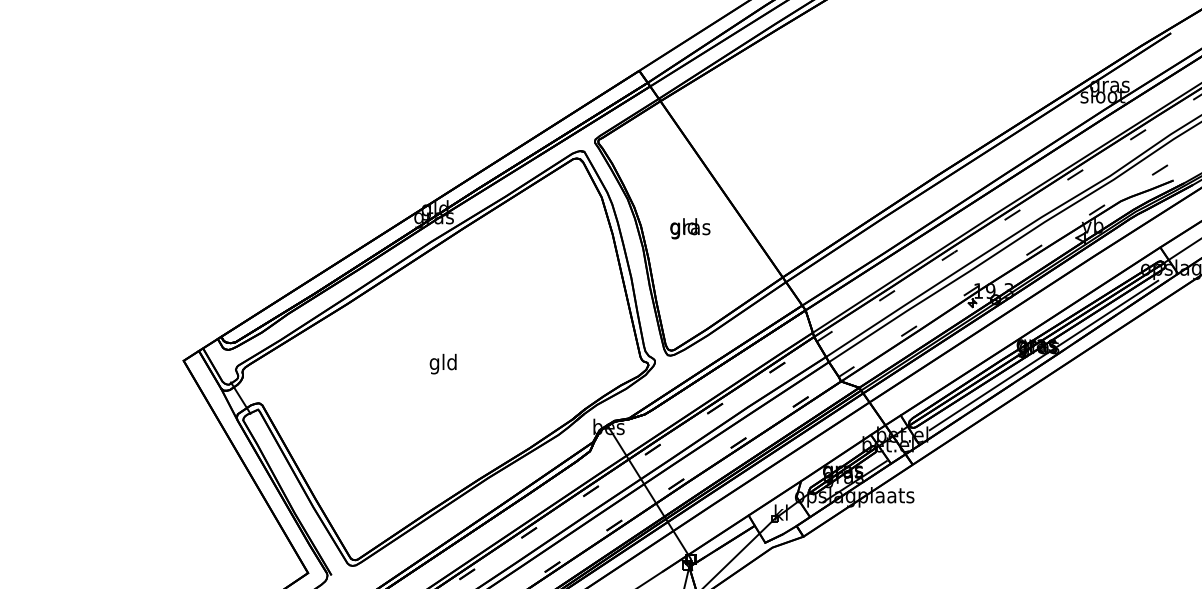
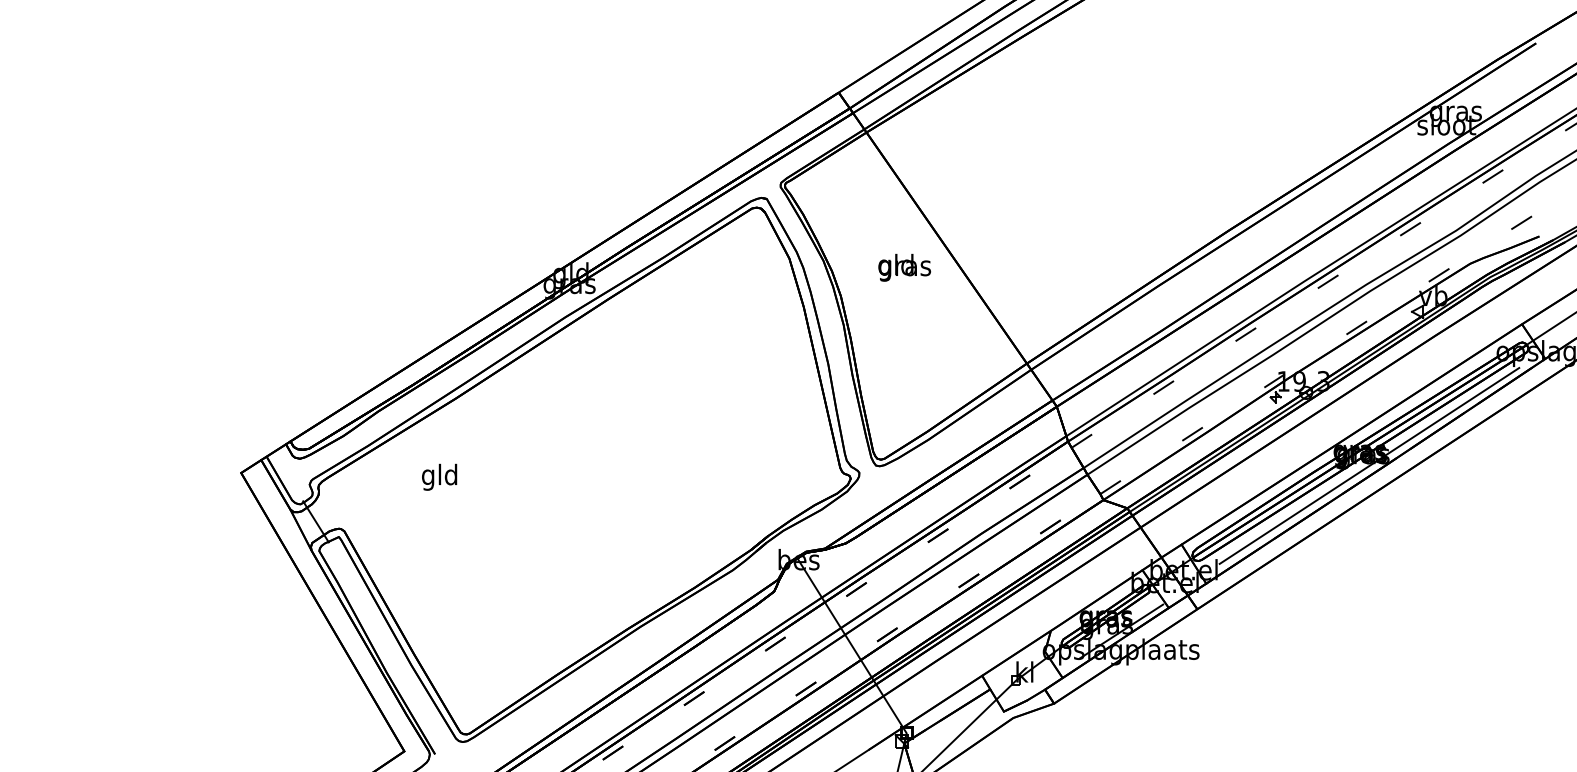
text: (690, 228) -> (904, 267), moved
text: (443, 363) -> (439, 476), moved

